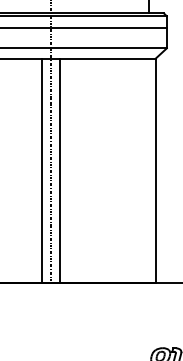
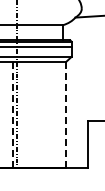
line: (41, 170) -> (12, 114), solid -> dashed
line: (60, 170) -> (21, 114), removed
line: (155, 170) -> (66, 114), solid -> dashed

